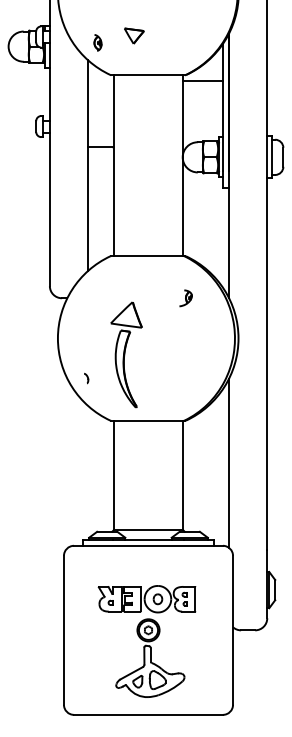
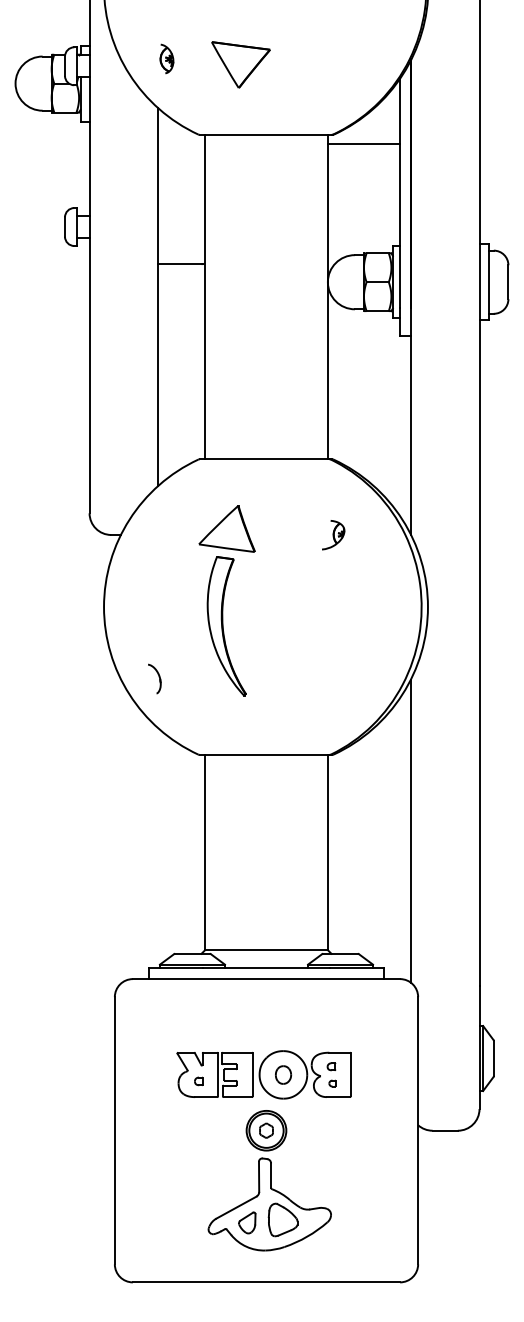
part: (134, 35) -> (241, 63), size x1.67
part: (97, 42) -> (166, 58), moved
part: (126, 354) -> (227, 600), moved
part: (86, 378) -> (155, 678), size x1.67

